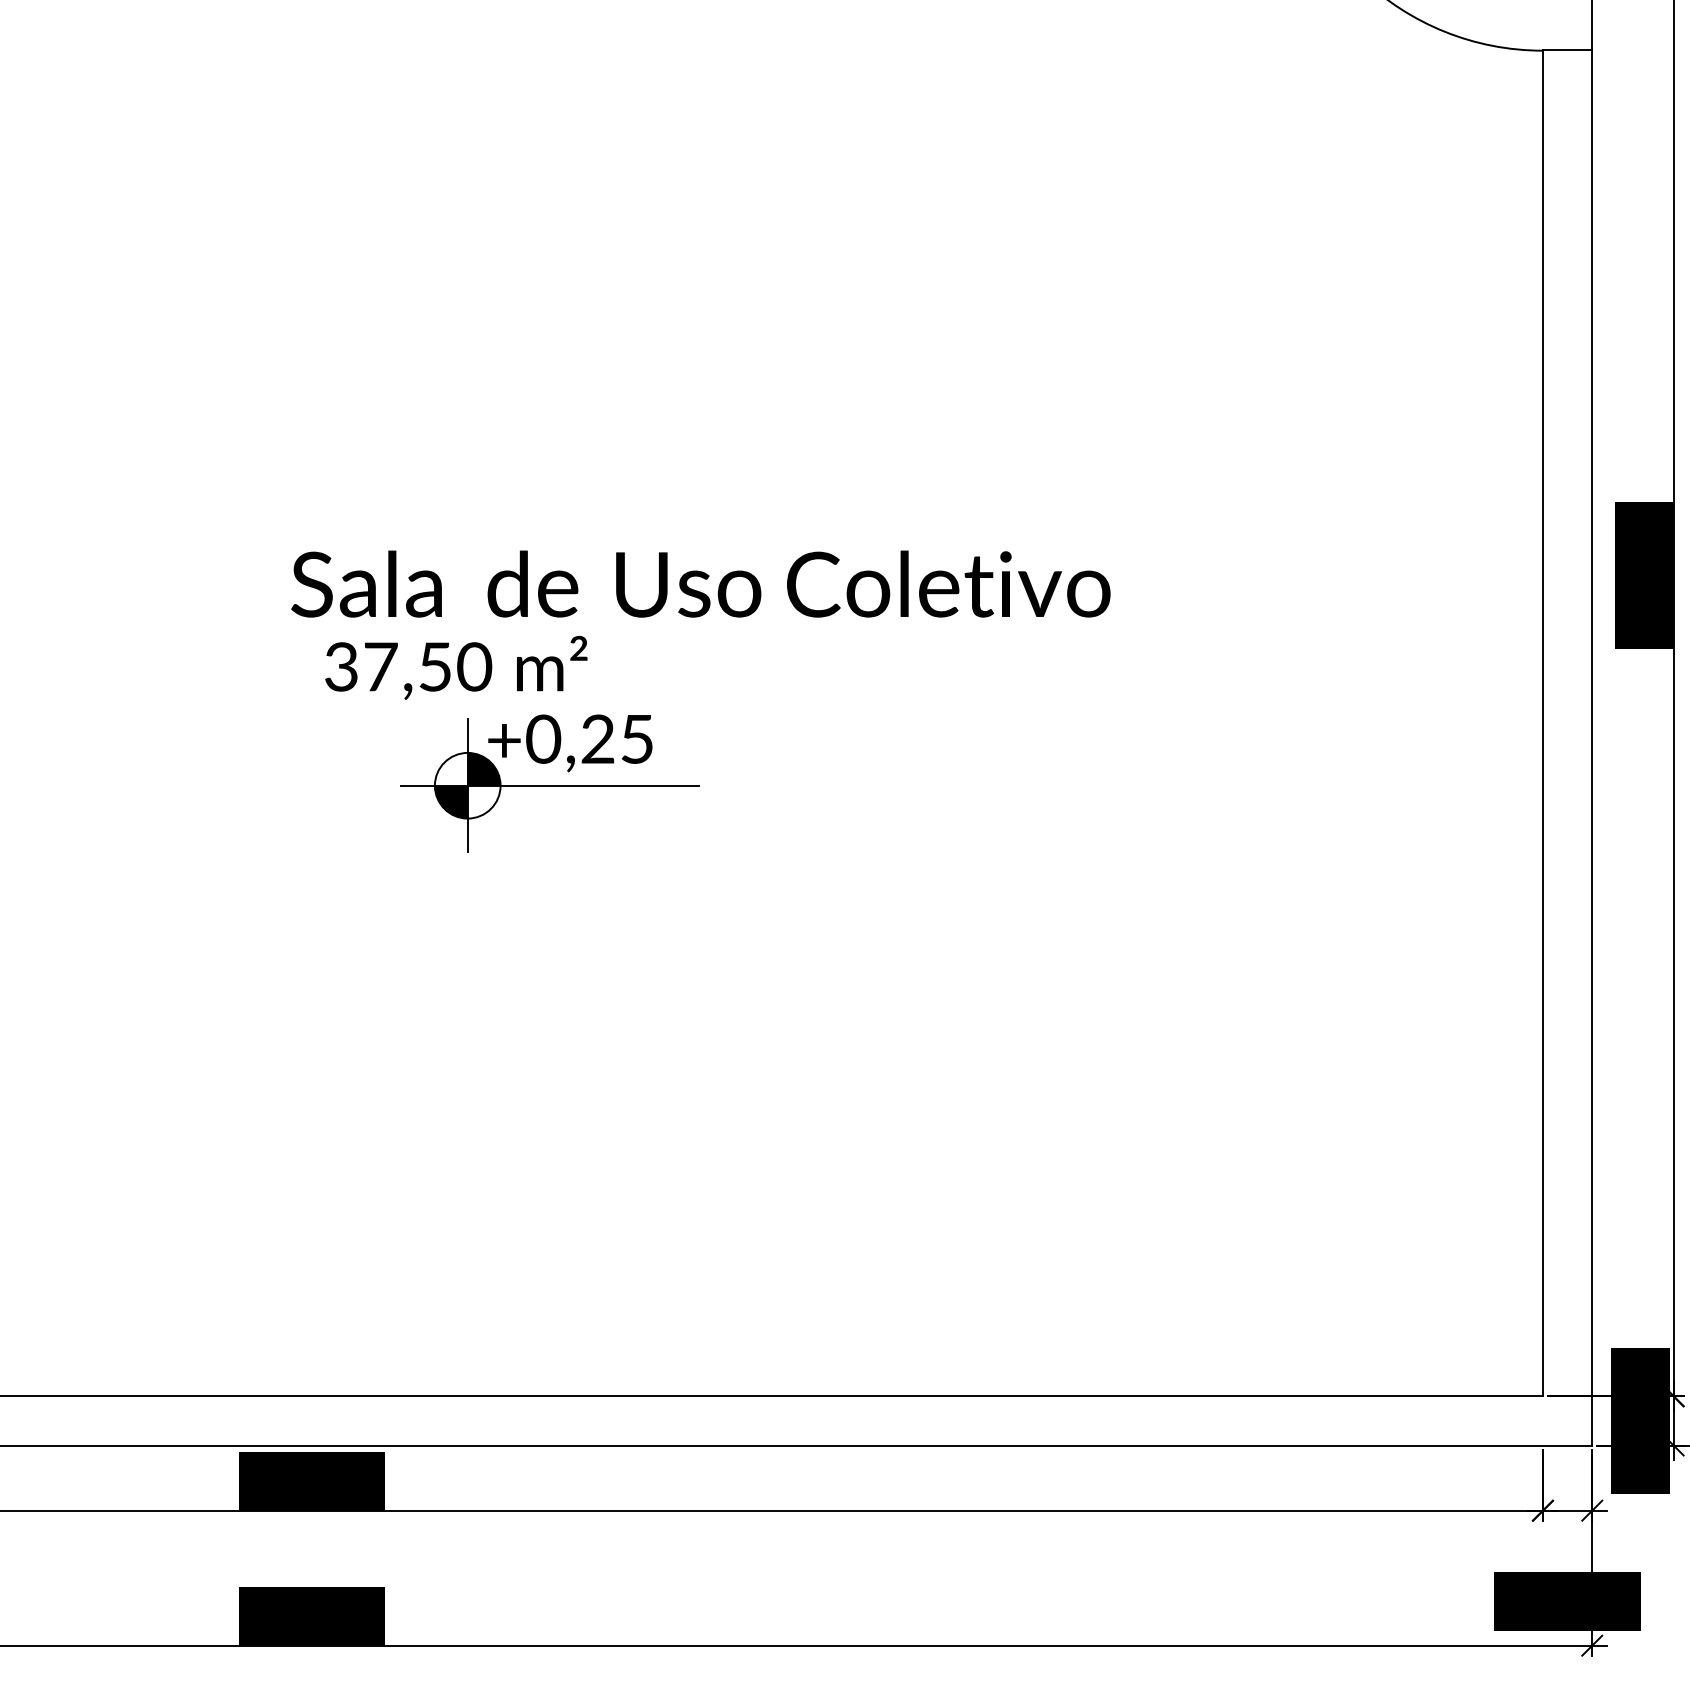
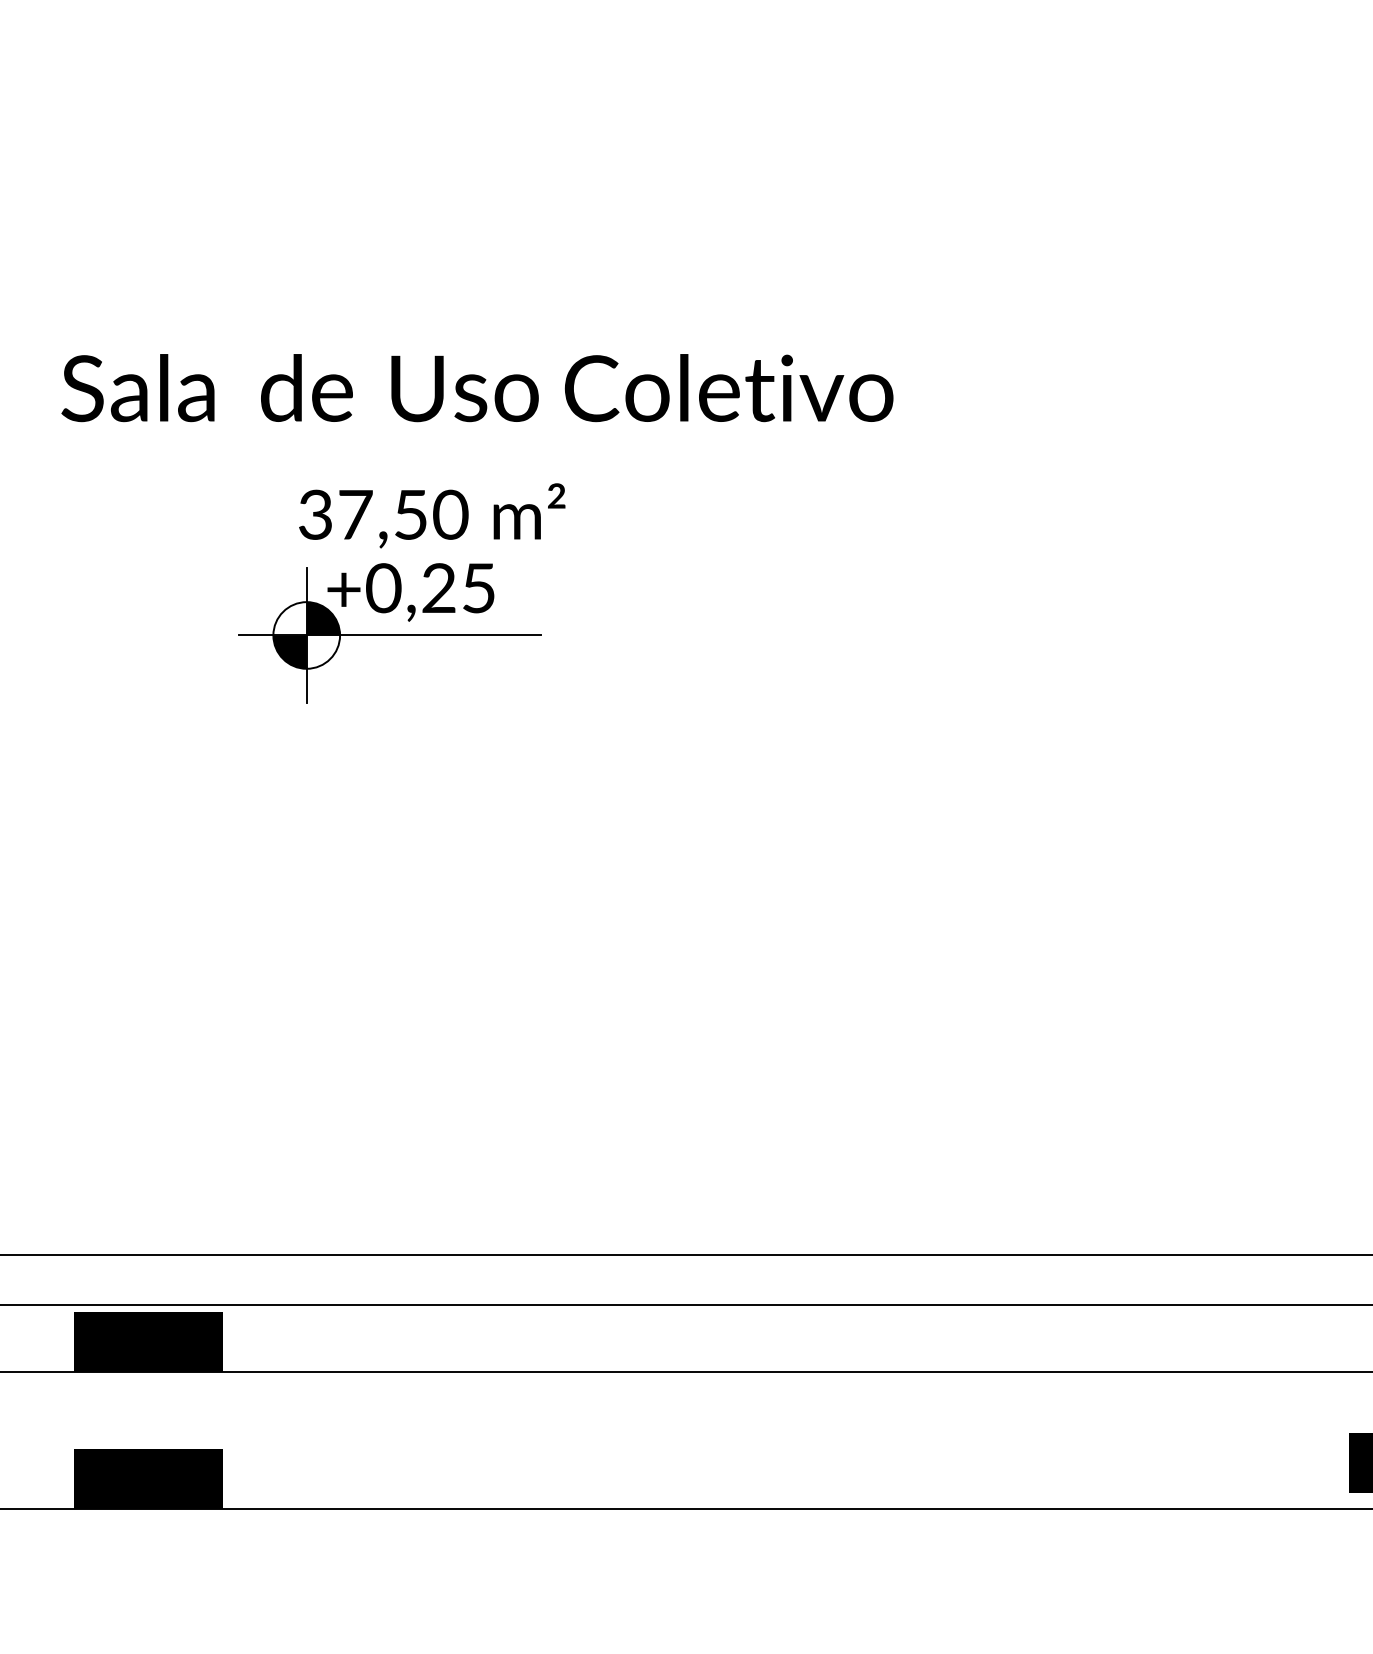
text: (700, 583) -> (477, 387), moved
text: (456, 667) -> (432, 515), moved

